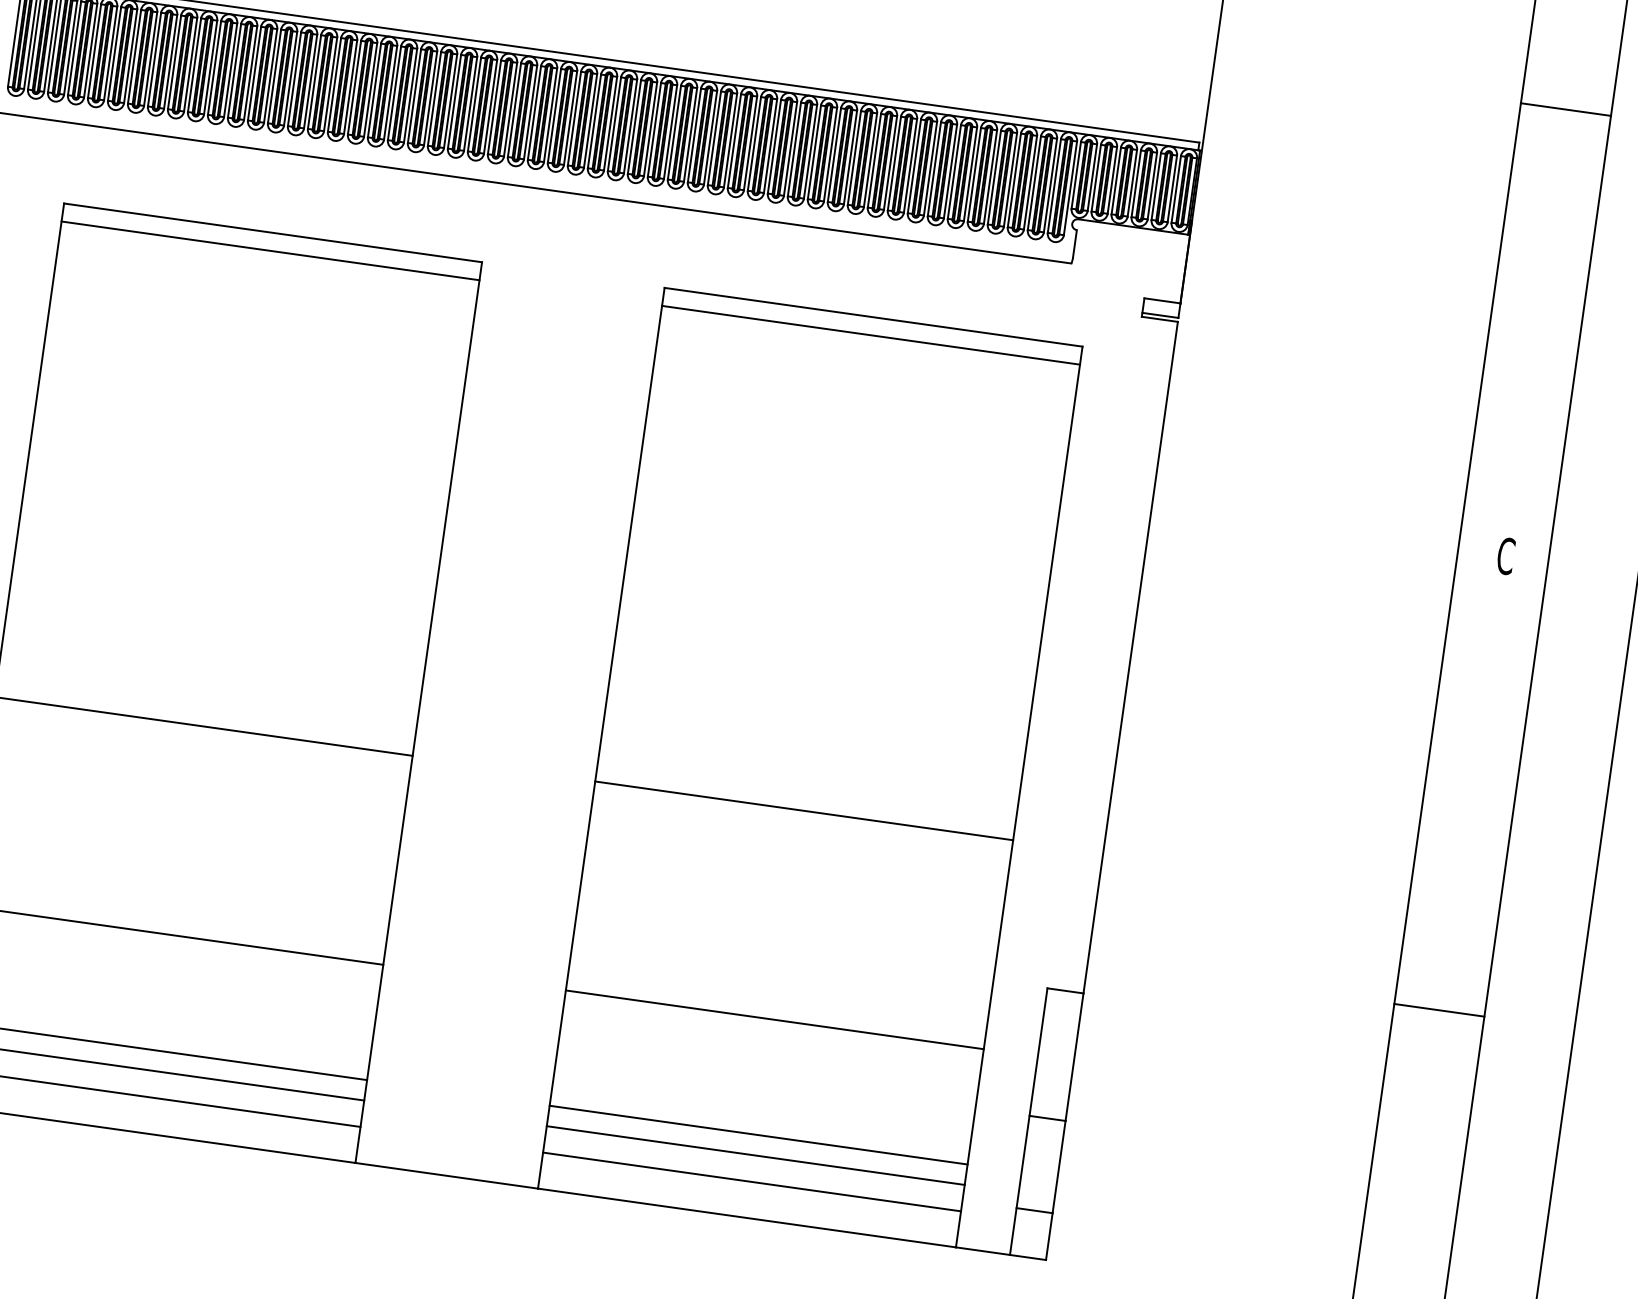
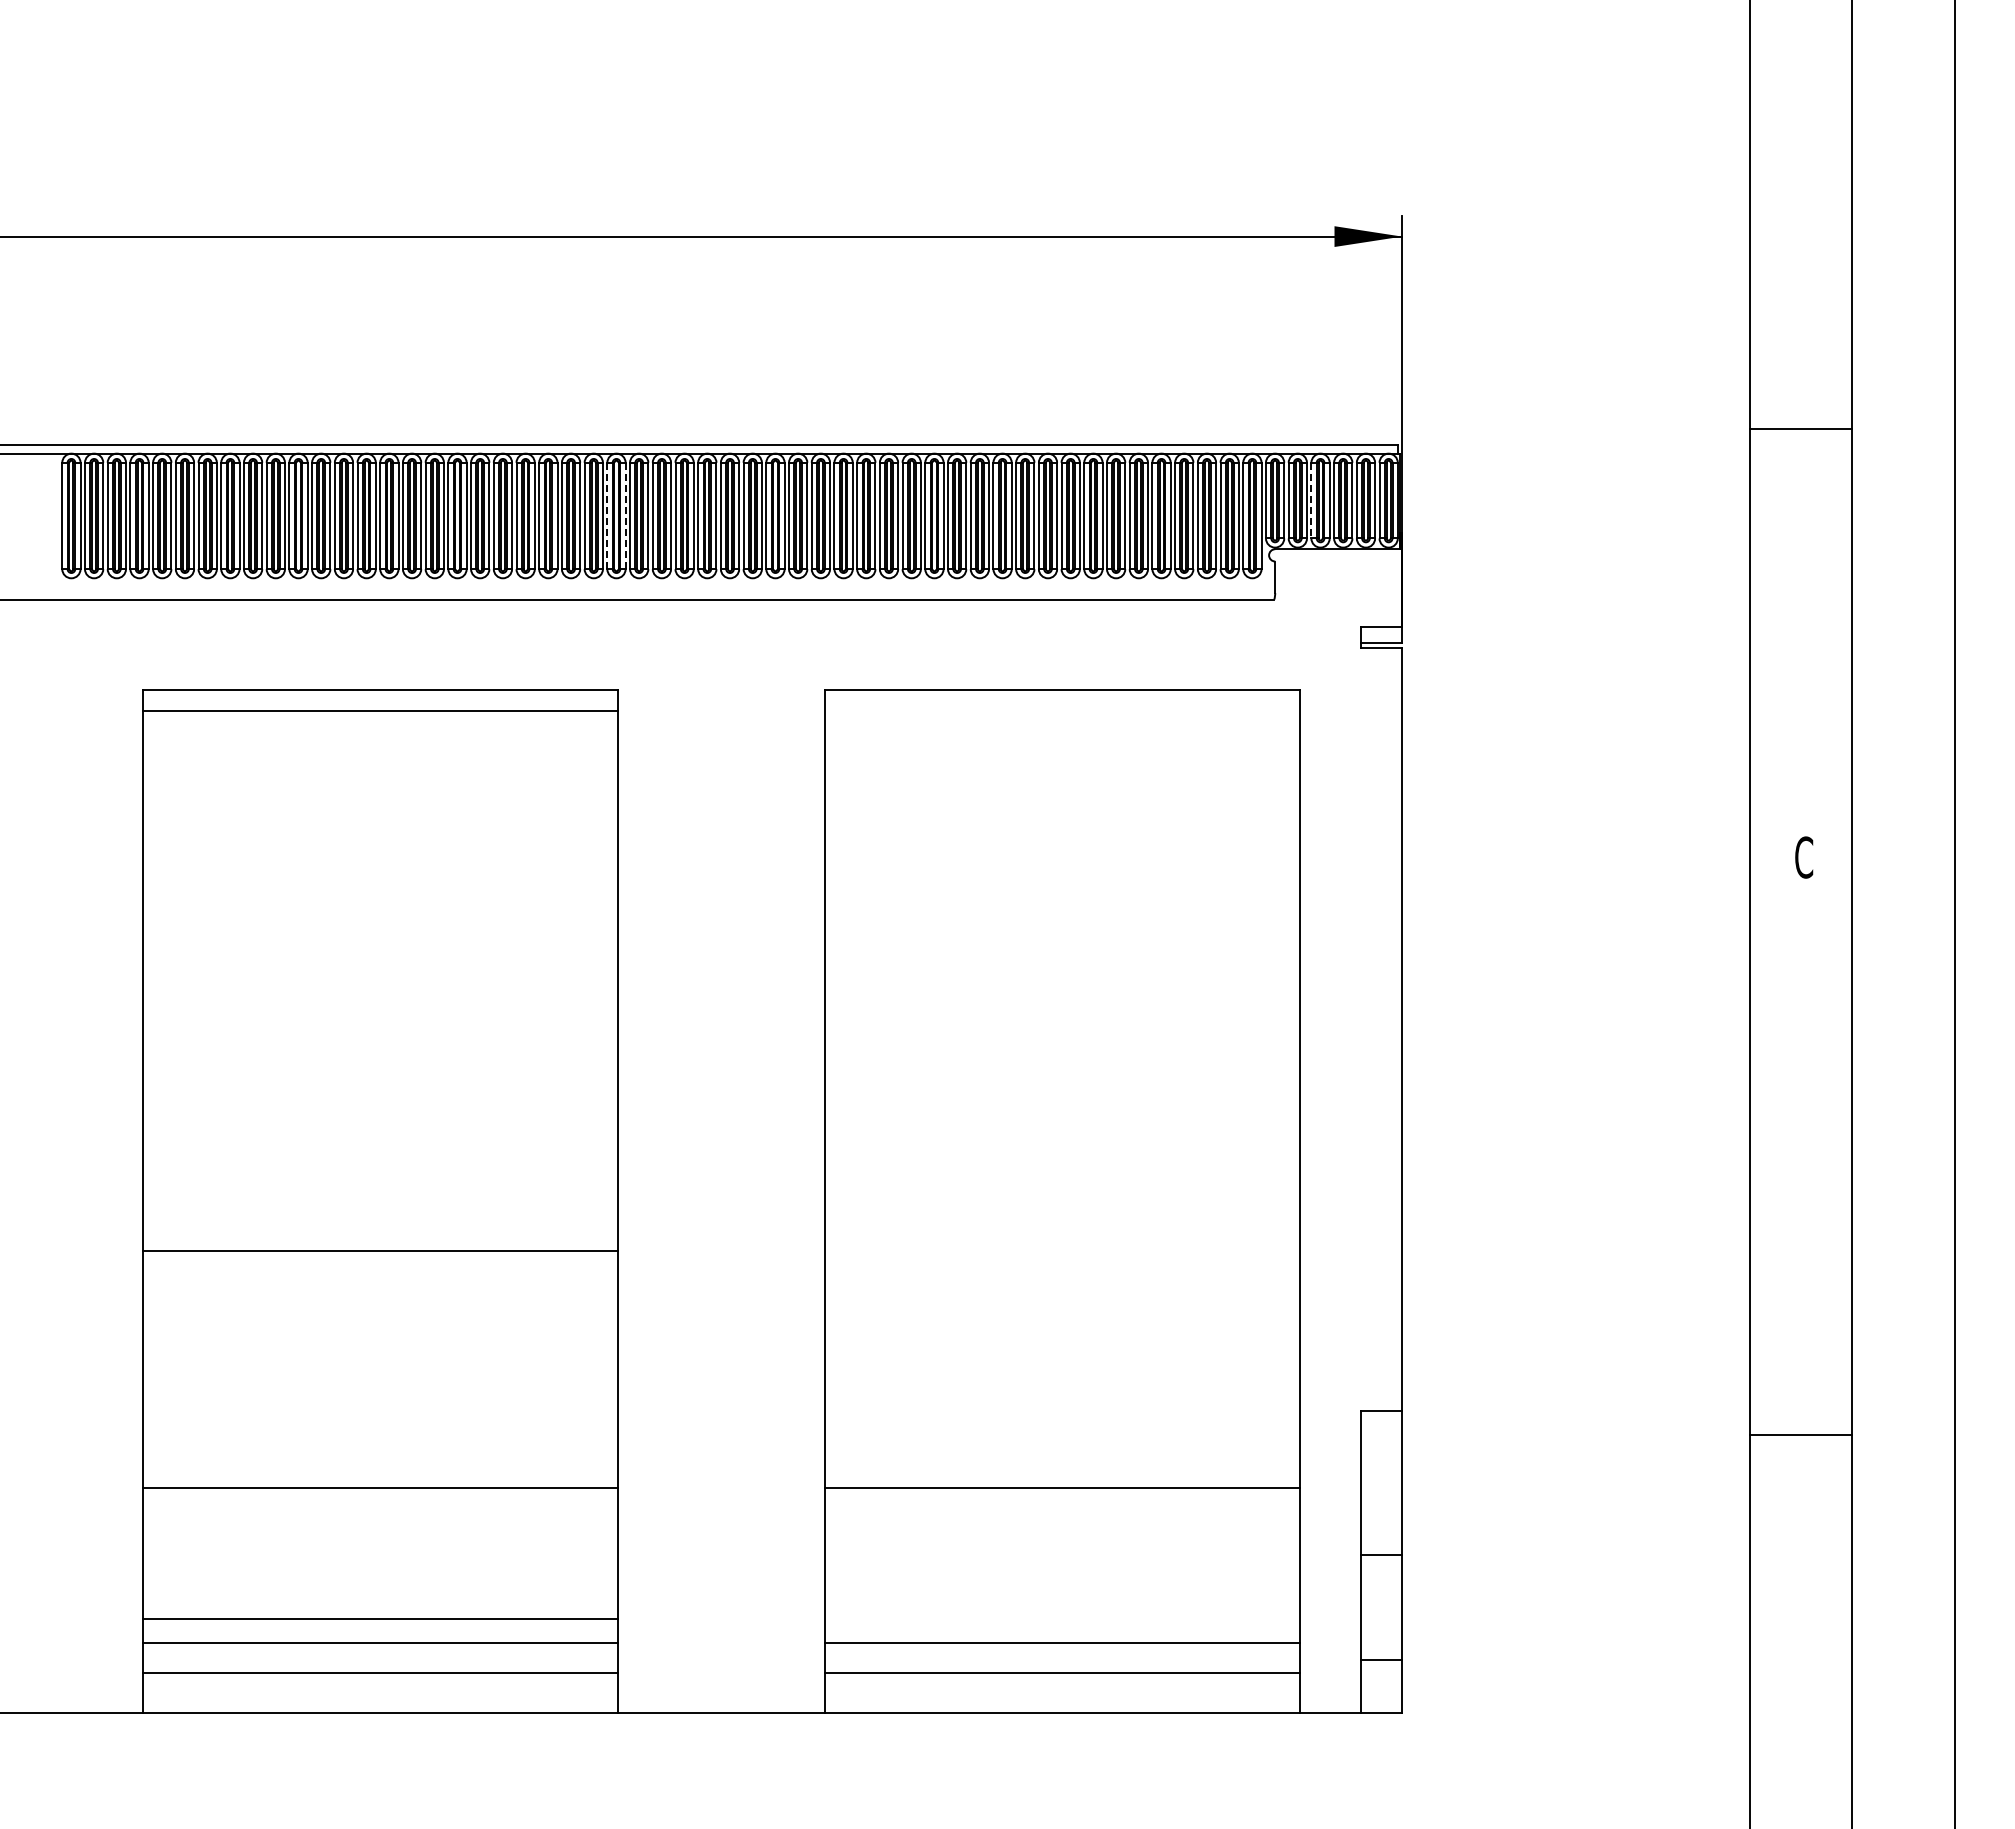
line: (494, 107) -> (607, 516), solid -> dashed
line: (510, 109) -> (625, 515), solid -> dashed
line: (1565, 109) -> (1800, 428), moved
line: (1116, 180) -> (1311, 500), solid -> dashed
line: (871, 334) -> (1062, 710), removed
line: (804, 811) -> (1062, 1251), removed
line: (1438, 1010) -> (1800, 1434), moved
line: (758, 1135) -> (1062, 1619), removed

